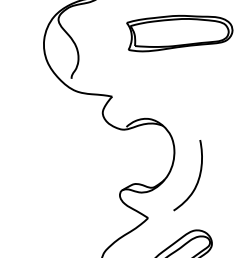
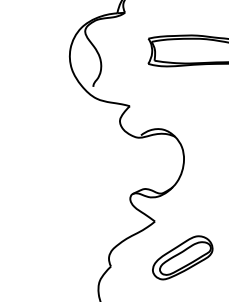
curve: (198, 176) -> (204, 186), removed

